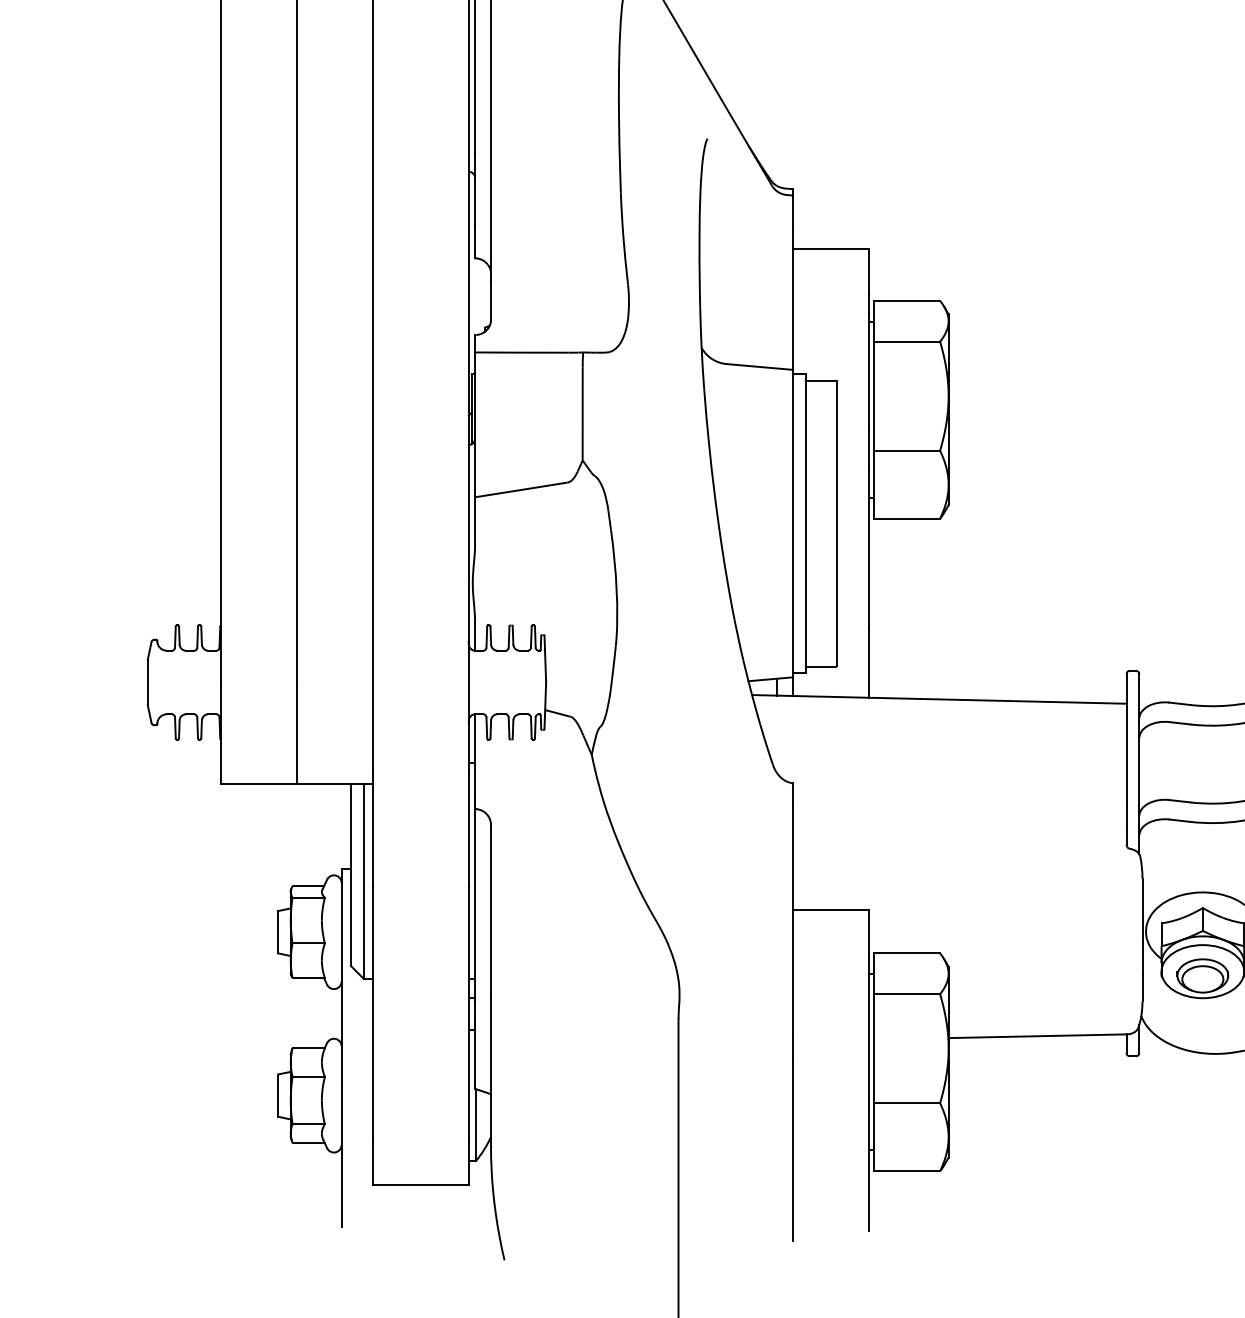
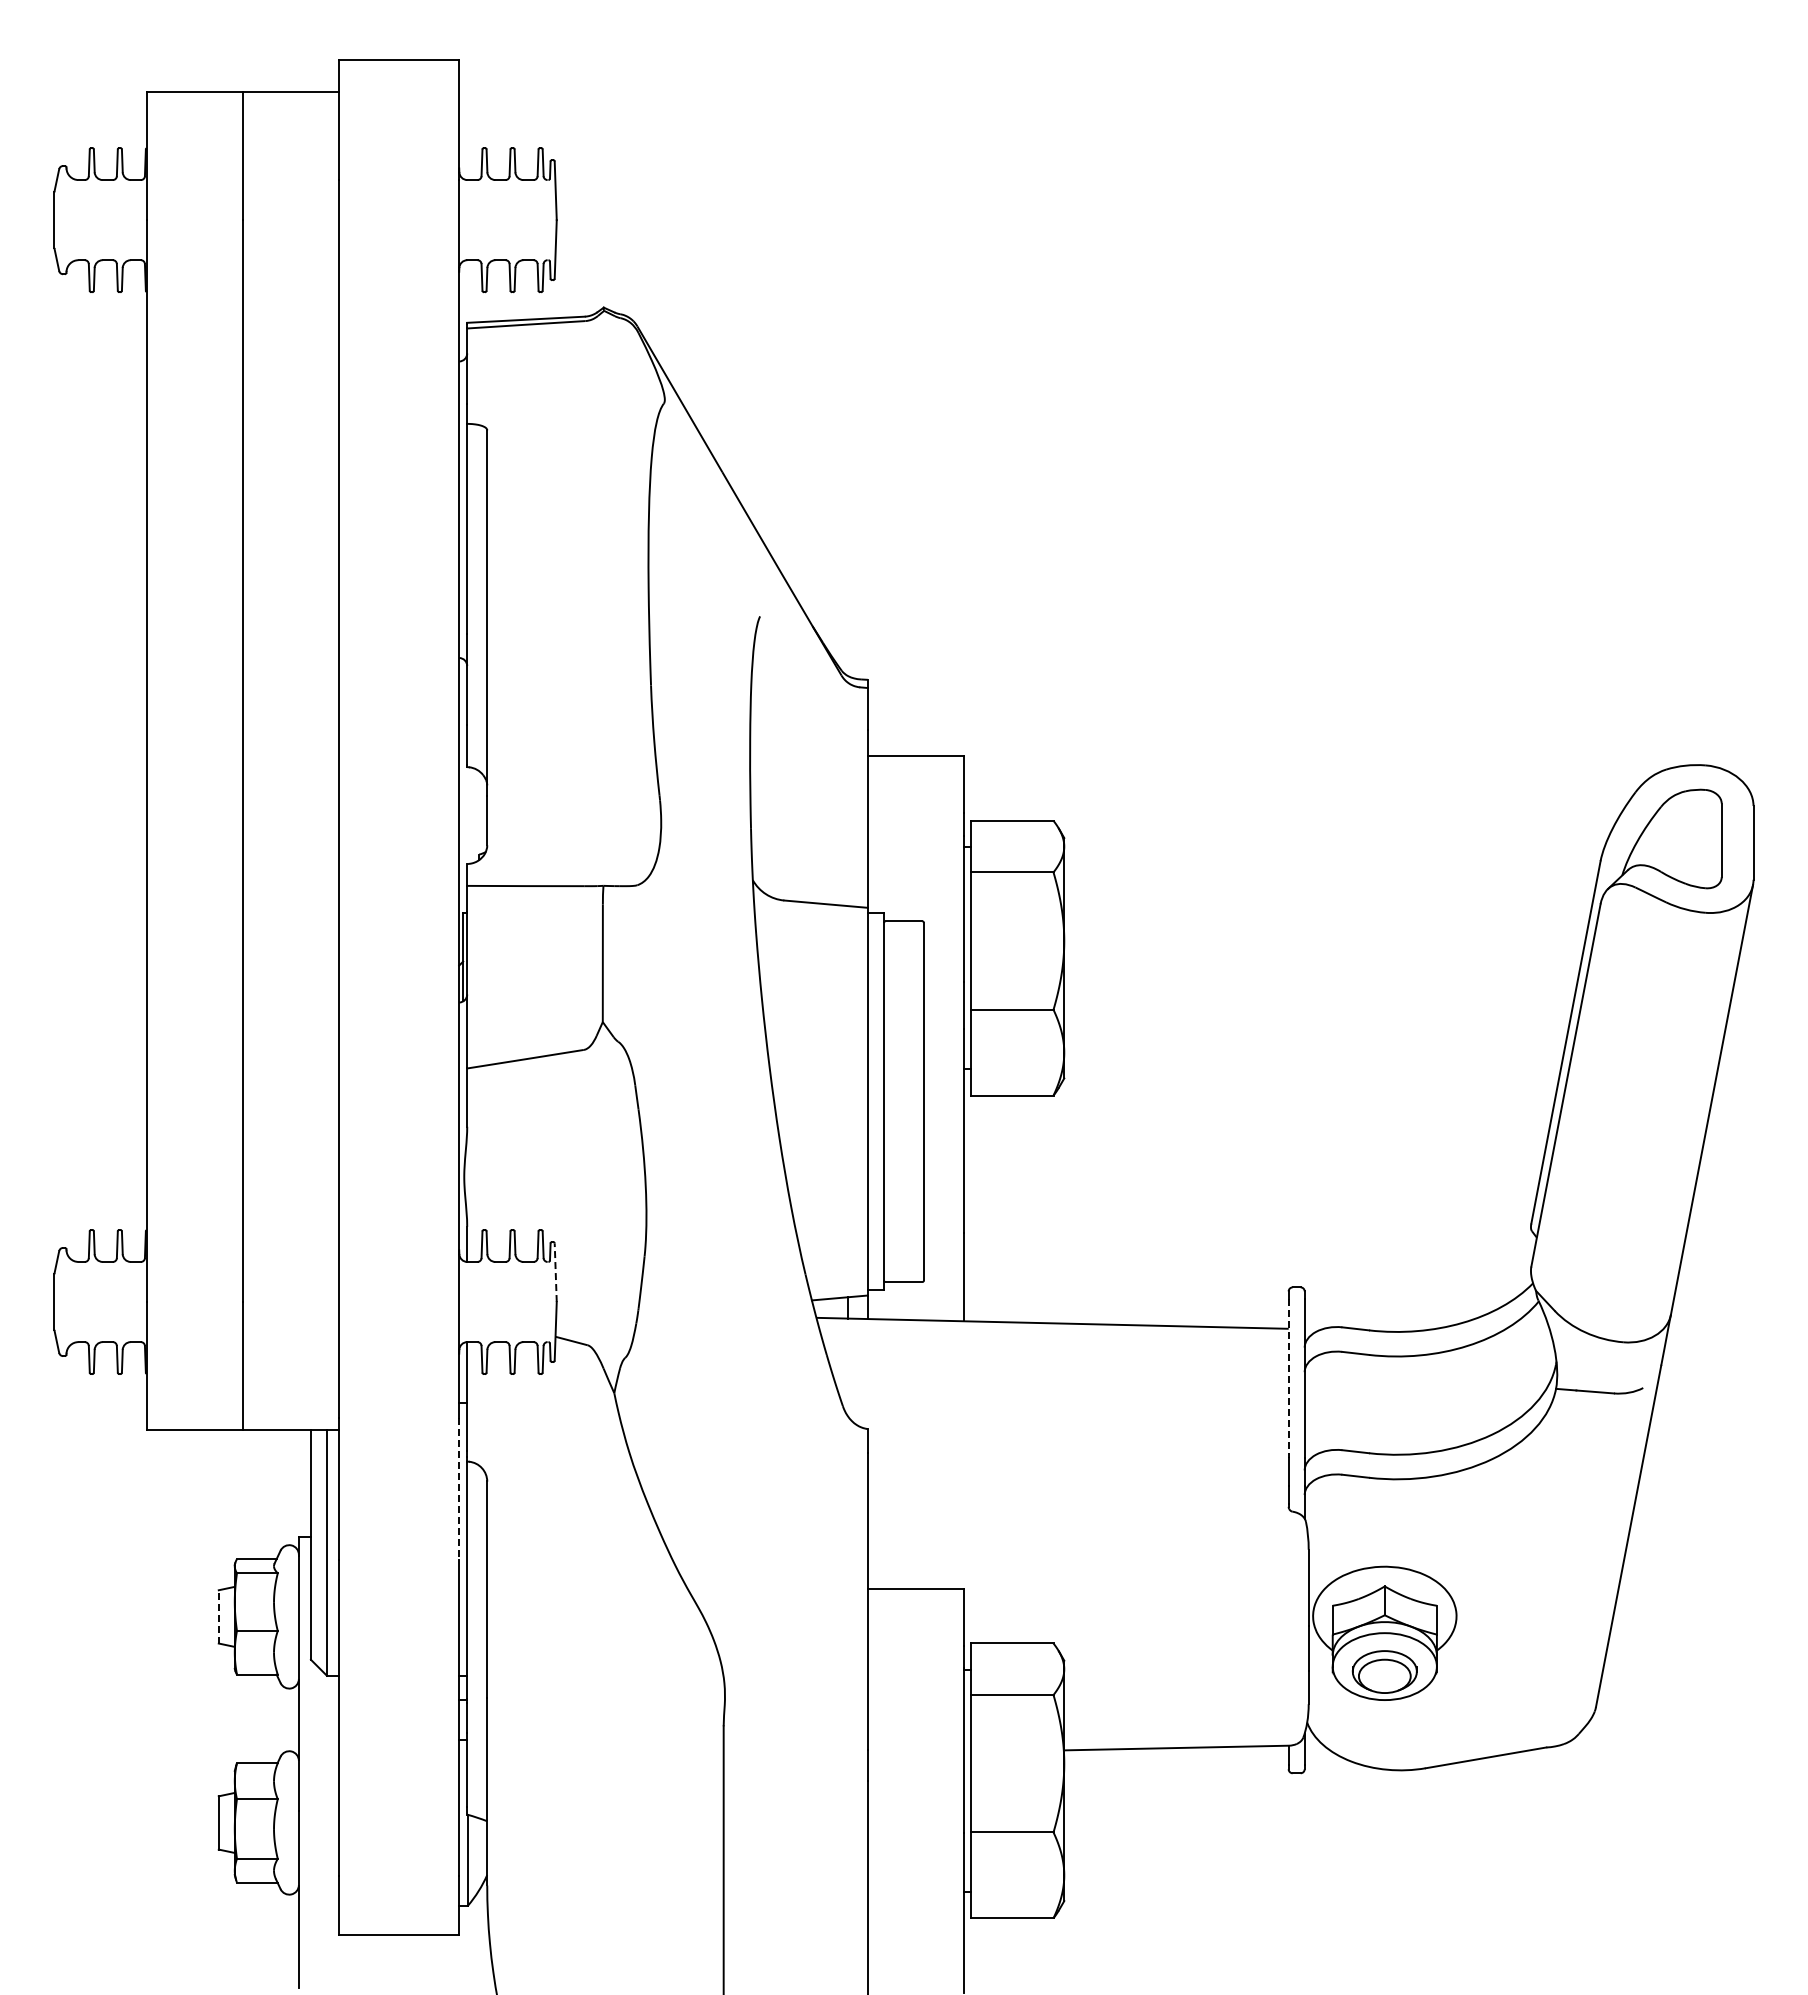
line: (545, 659) -> (555, 1272), solid -> dashed
line: (1126, 743) -> (1288, 1378), solid -> dashed
line: (468, 830) -> (459, 1488), solid -> dashed
line: (277, 931) -> (218, 1616), solid -> dashed

